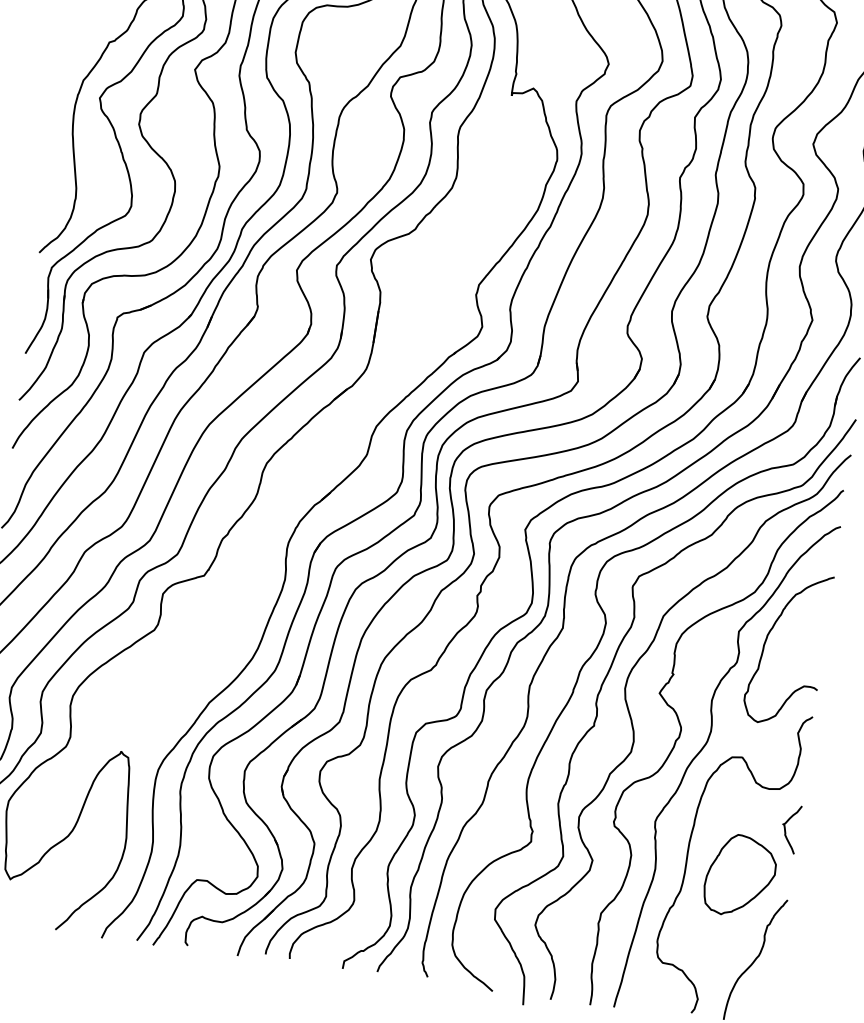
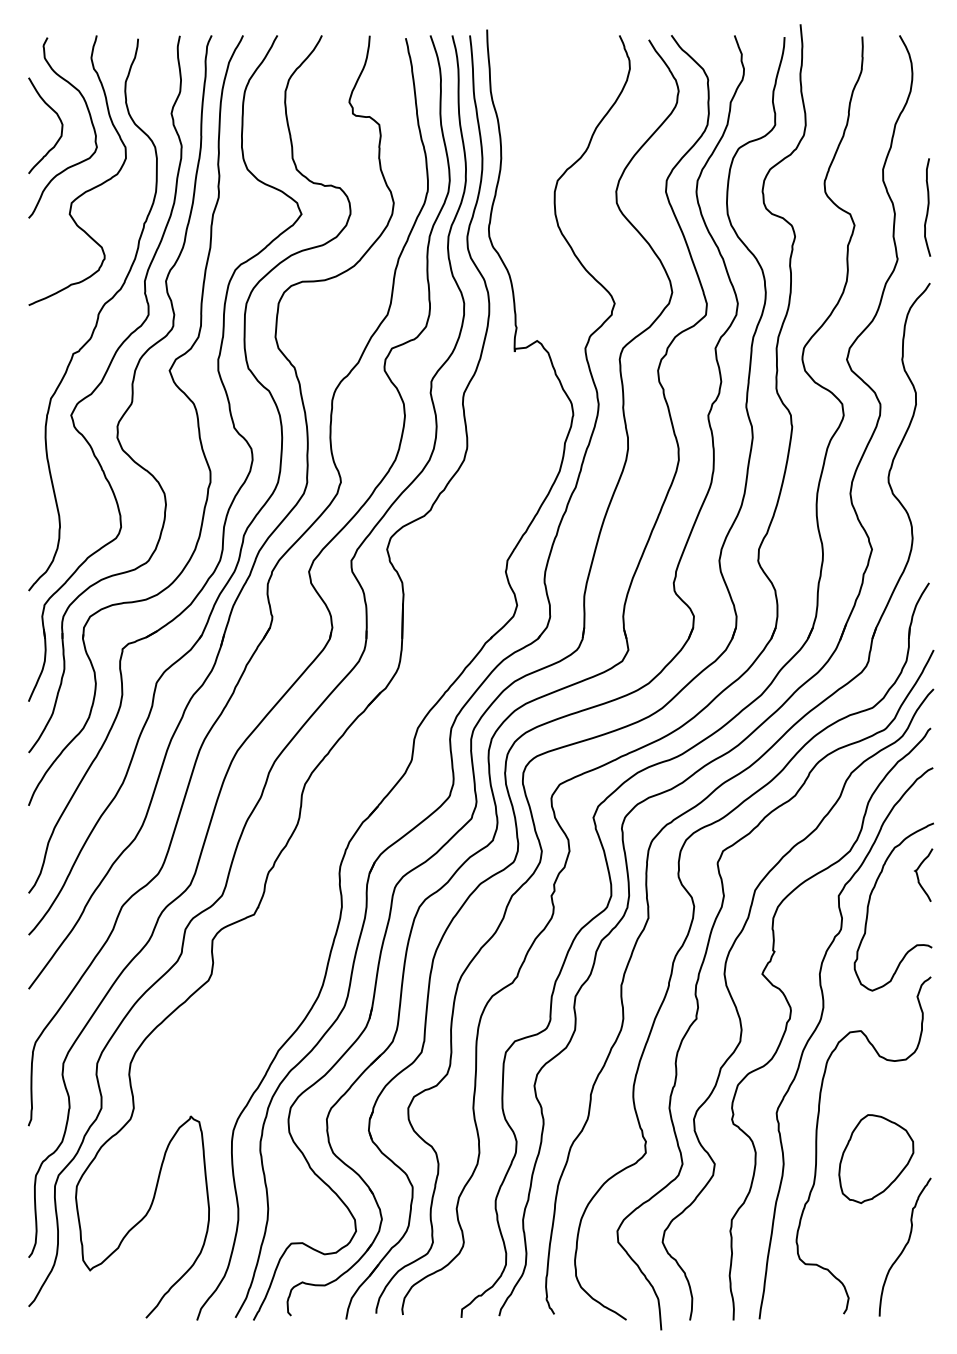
curve: (785, 828) -> (918, 875), moved

